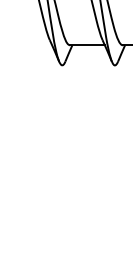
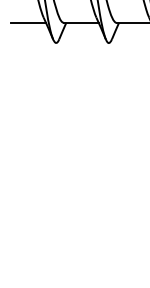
line: (34, 44) -> (28, 22), added

